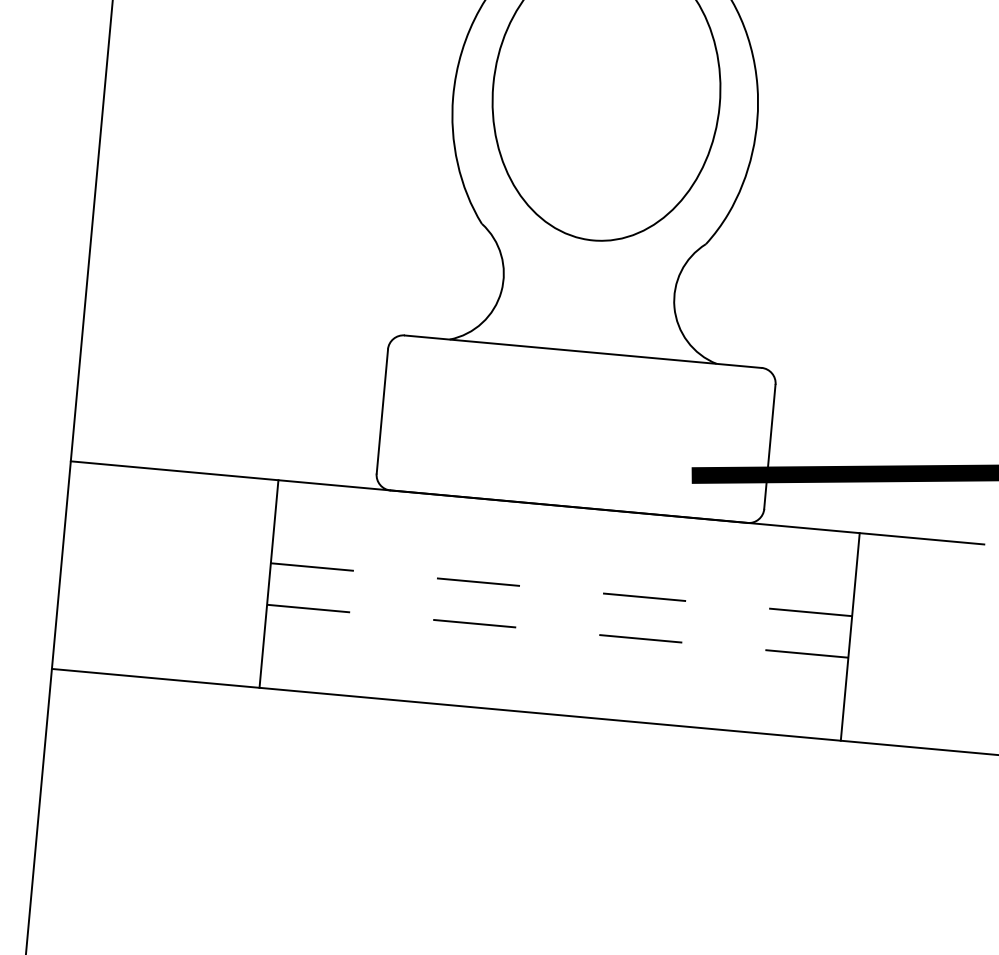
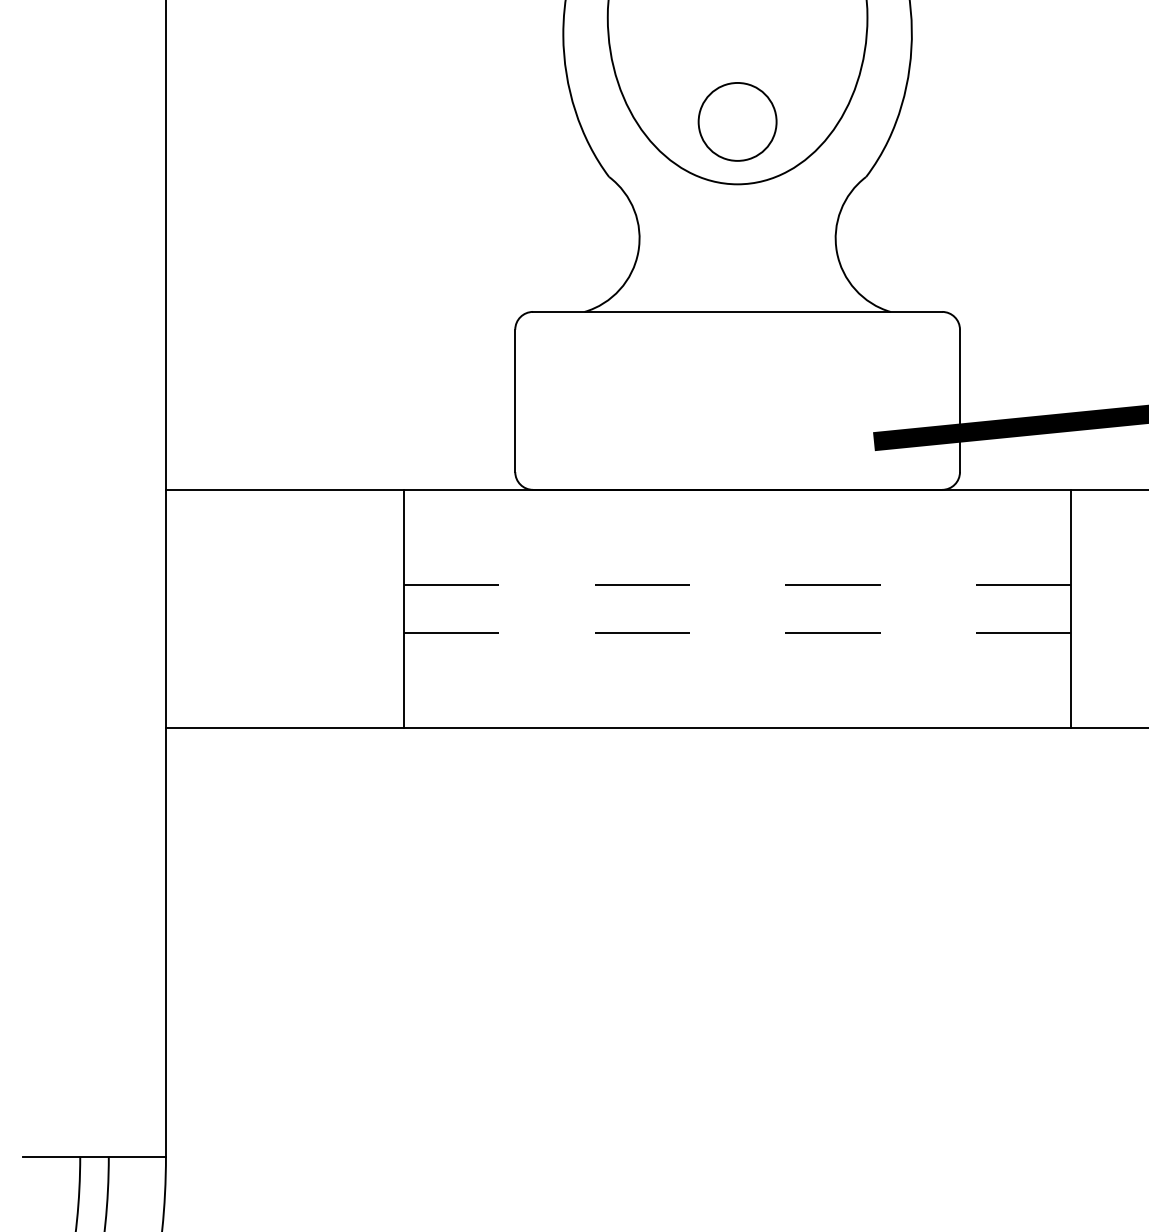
circle: (598, 185) -> (737, 121), added

